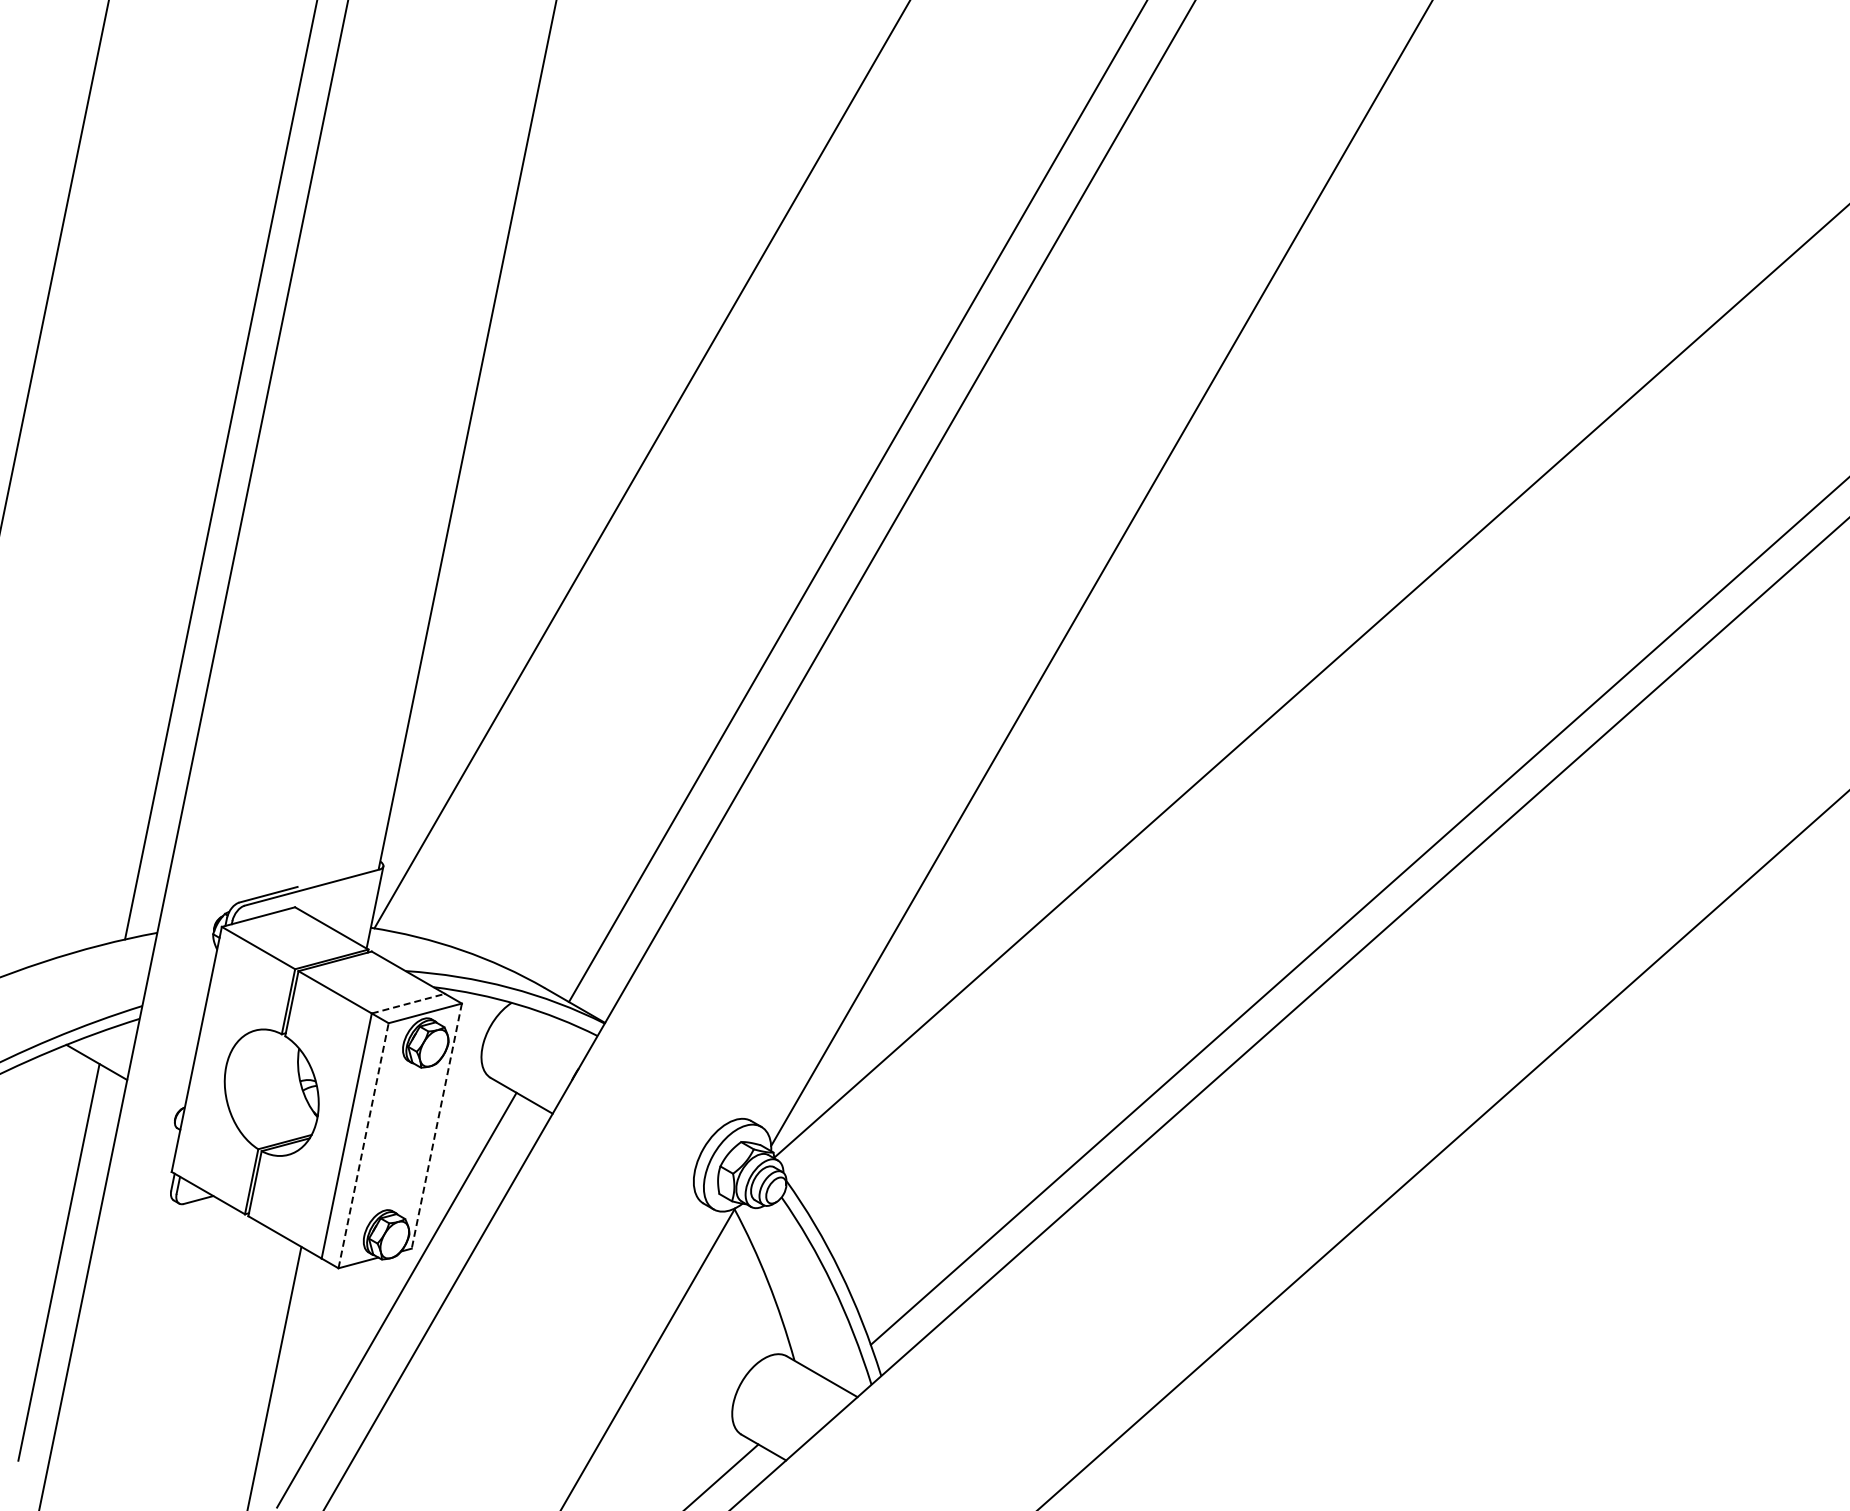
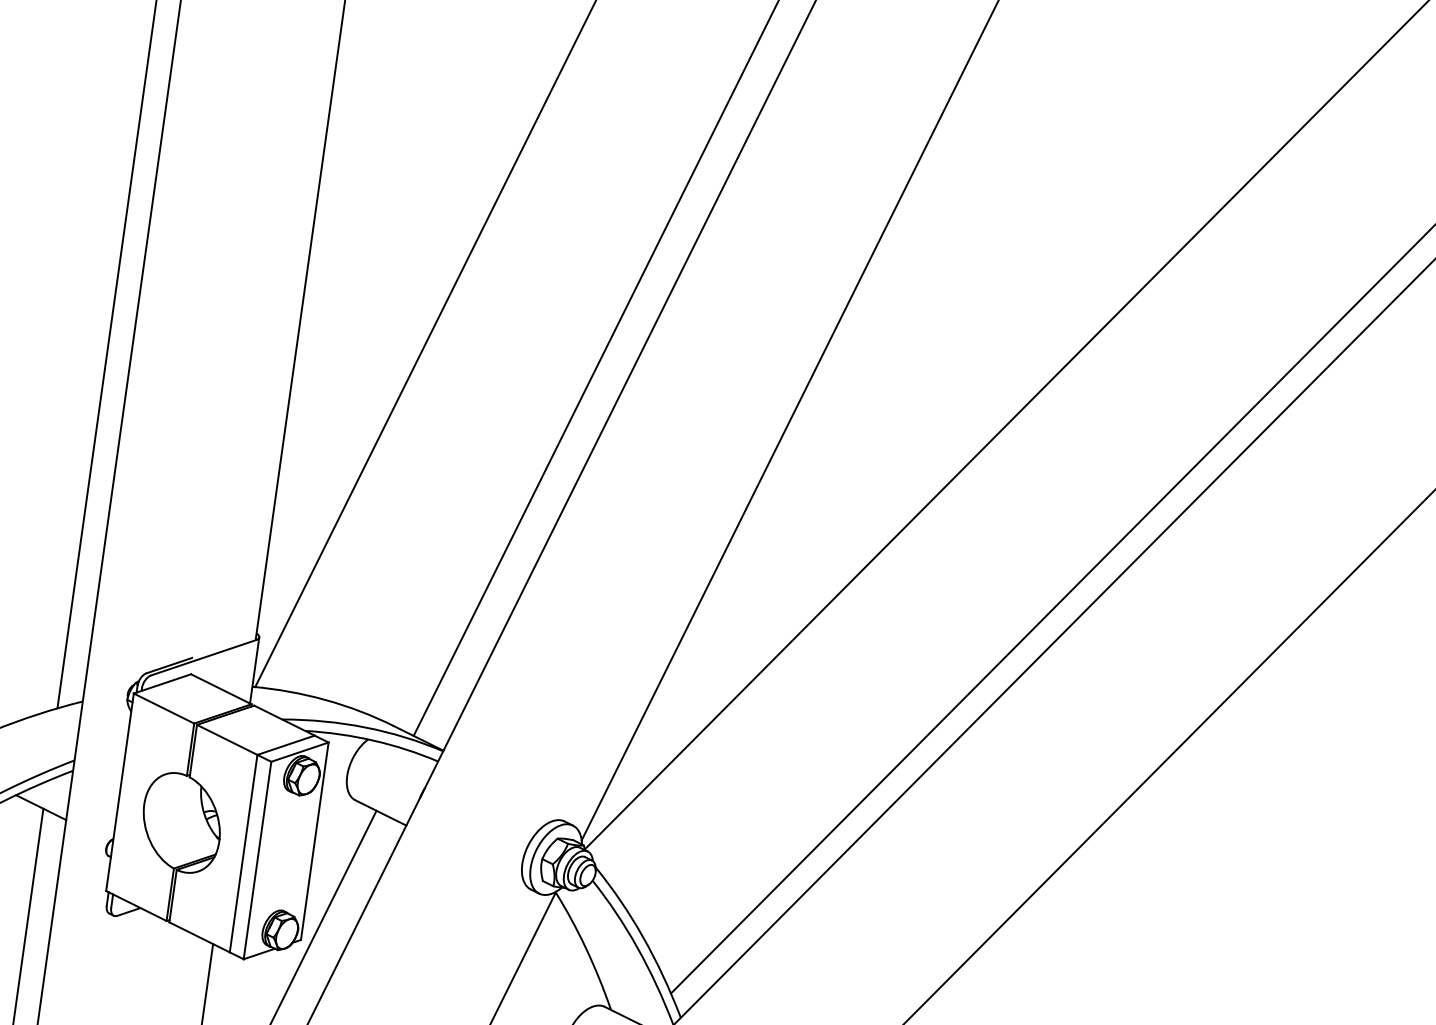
line: (408, 1003) -> (286, 745), dashed -> solid
line: (436, 1126) -> (314, 841), dashed -> solid
line: (363, 1145) -> (257, 860), dashed -> solid

